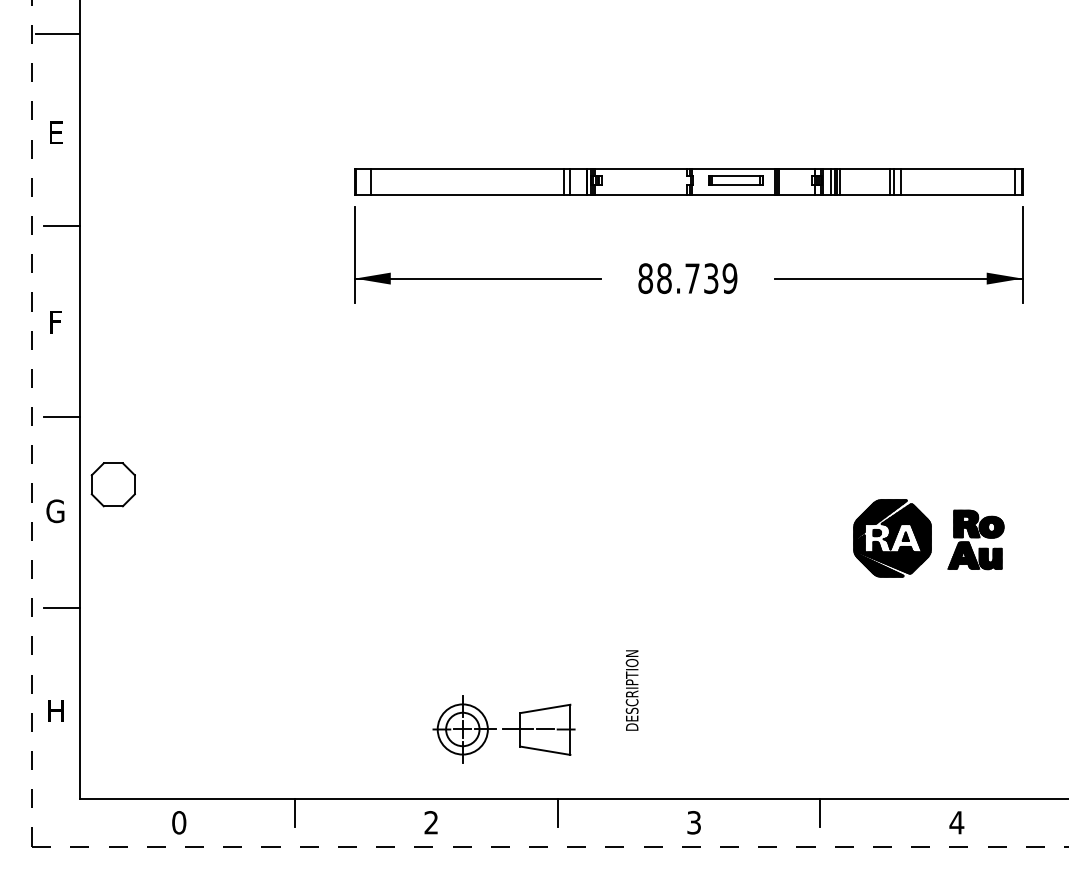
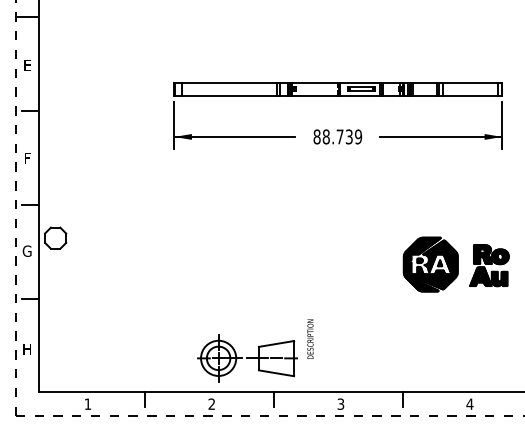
part: (927, 538) -> (455, 264), size x1.43
part: (503, 729) -> (247, 358), size x1.43
text: (178, 821) -> (87, 403), 0 -> 1

